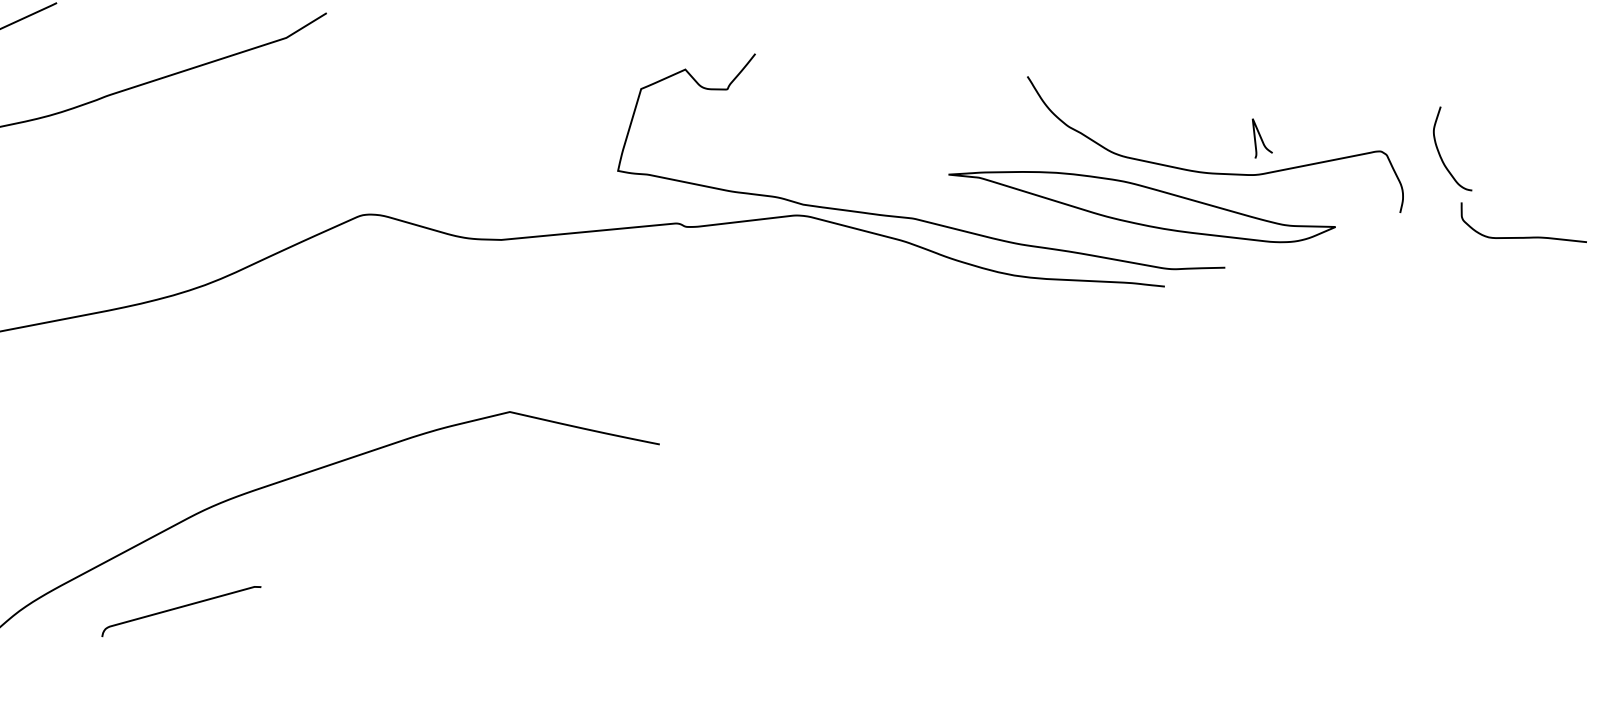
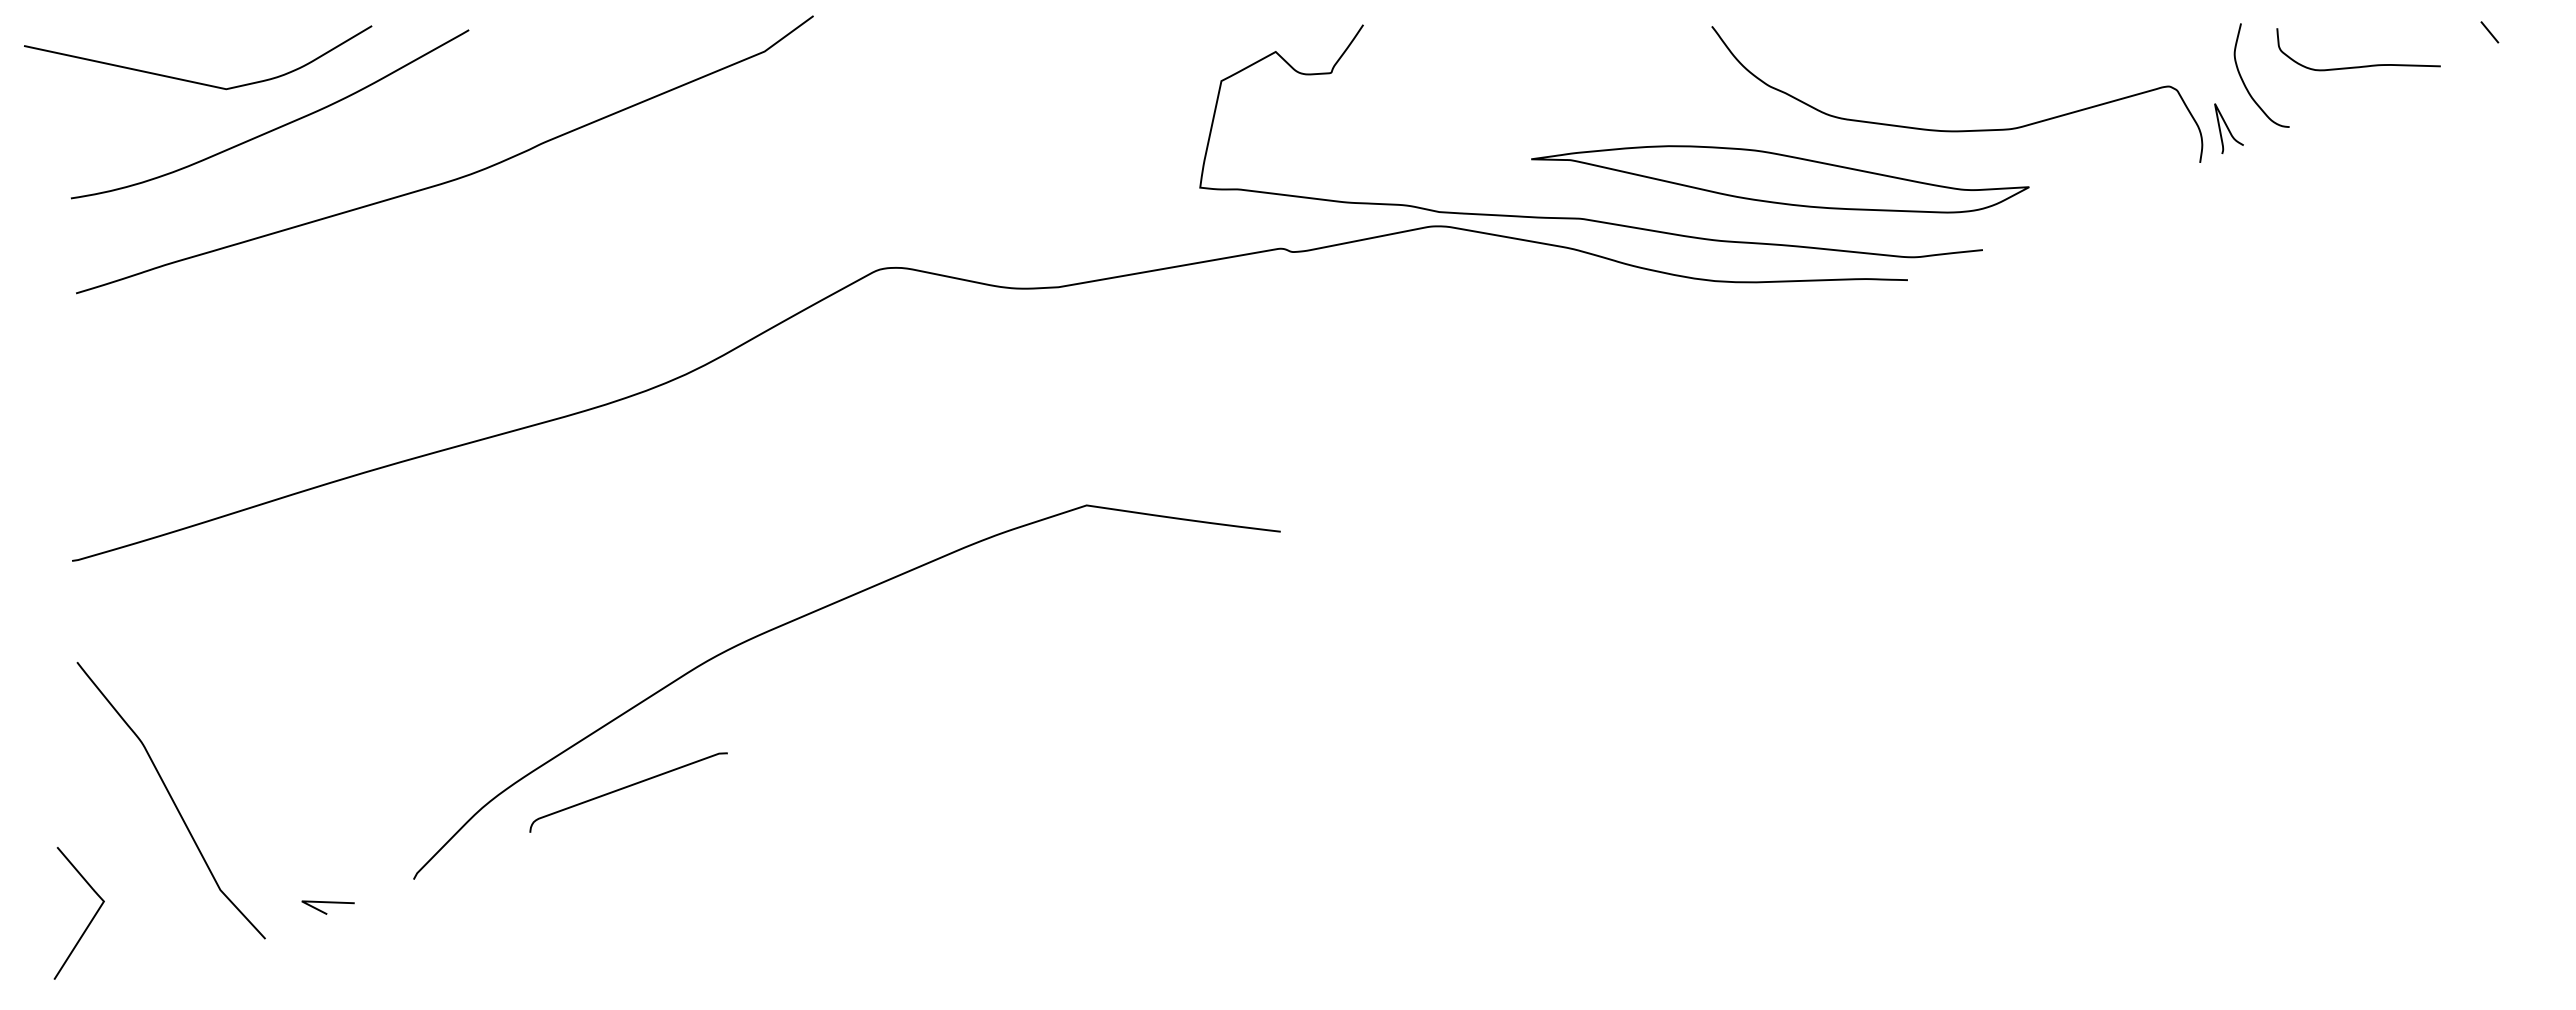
curve: (1261, 138) -> (2228, 128), moved
part: (1141, 205) -> (1780, 179), moved
curve: (1525, 236) -> (2362, 65), moved
curve: (181, 607) -> (628, 787), moved

